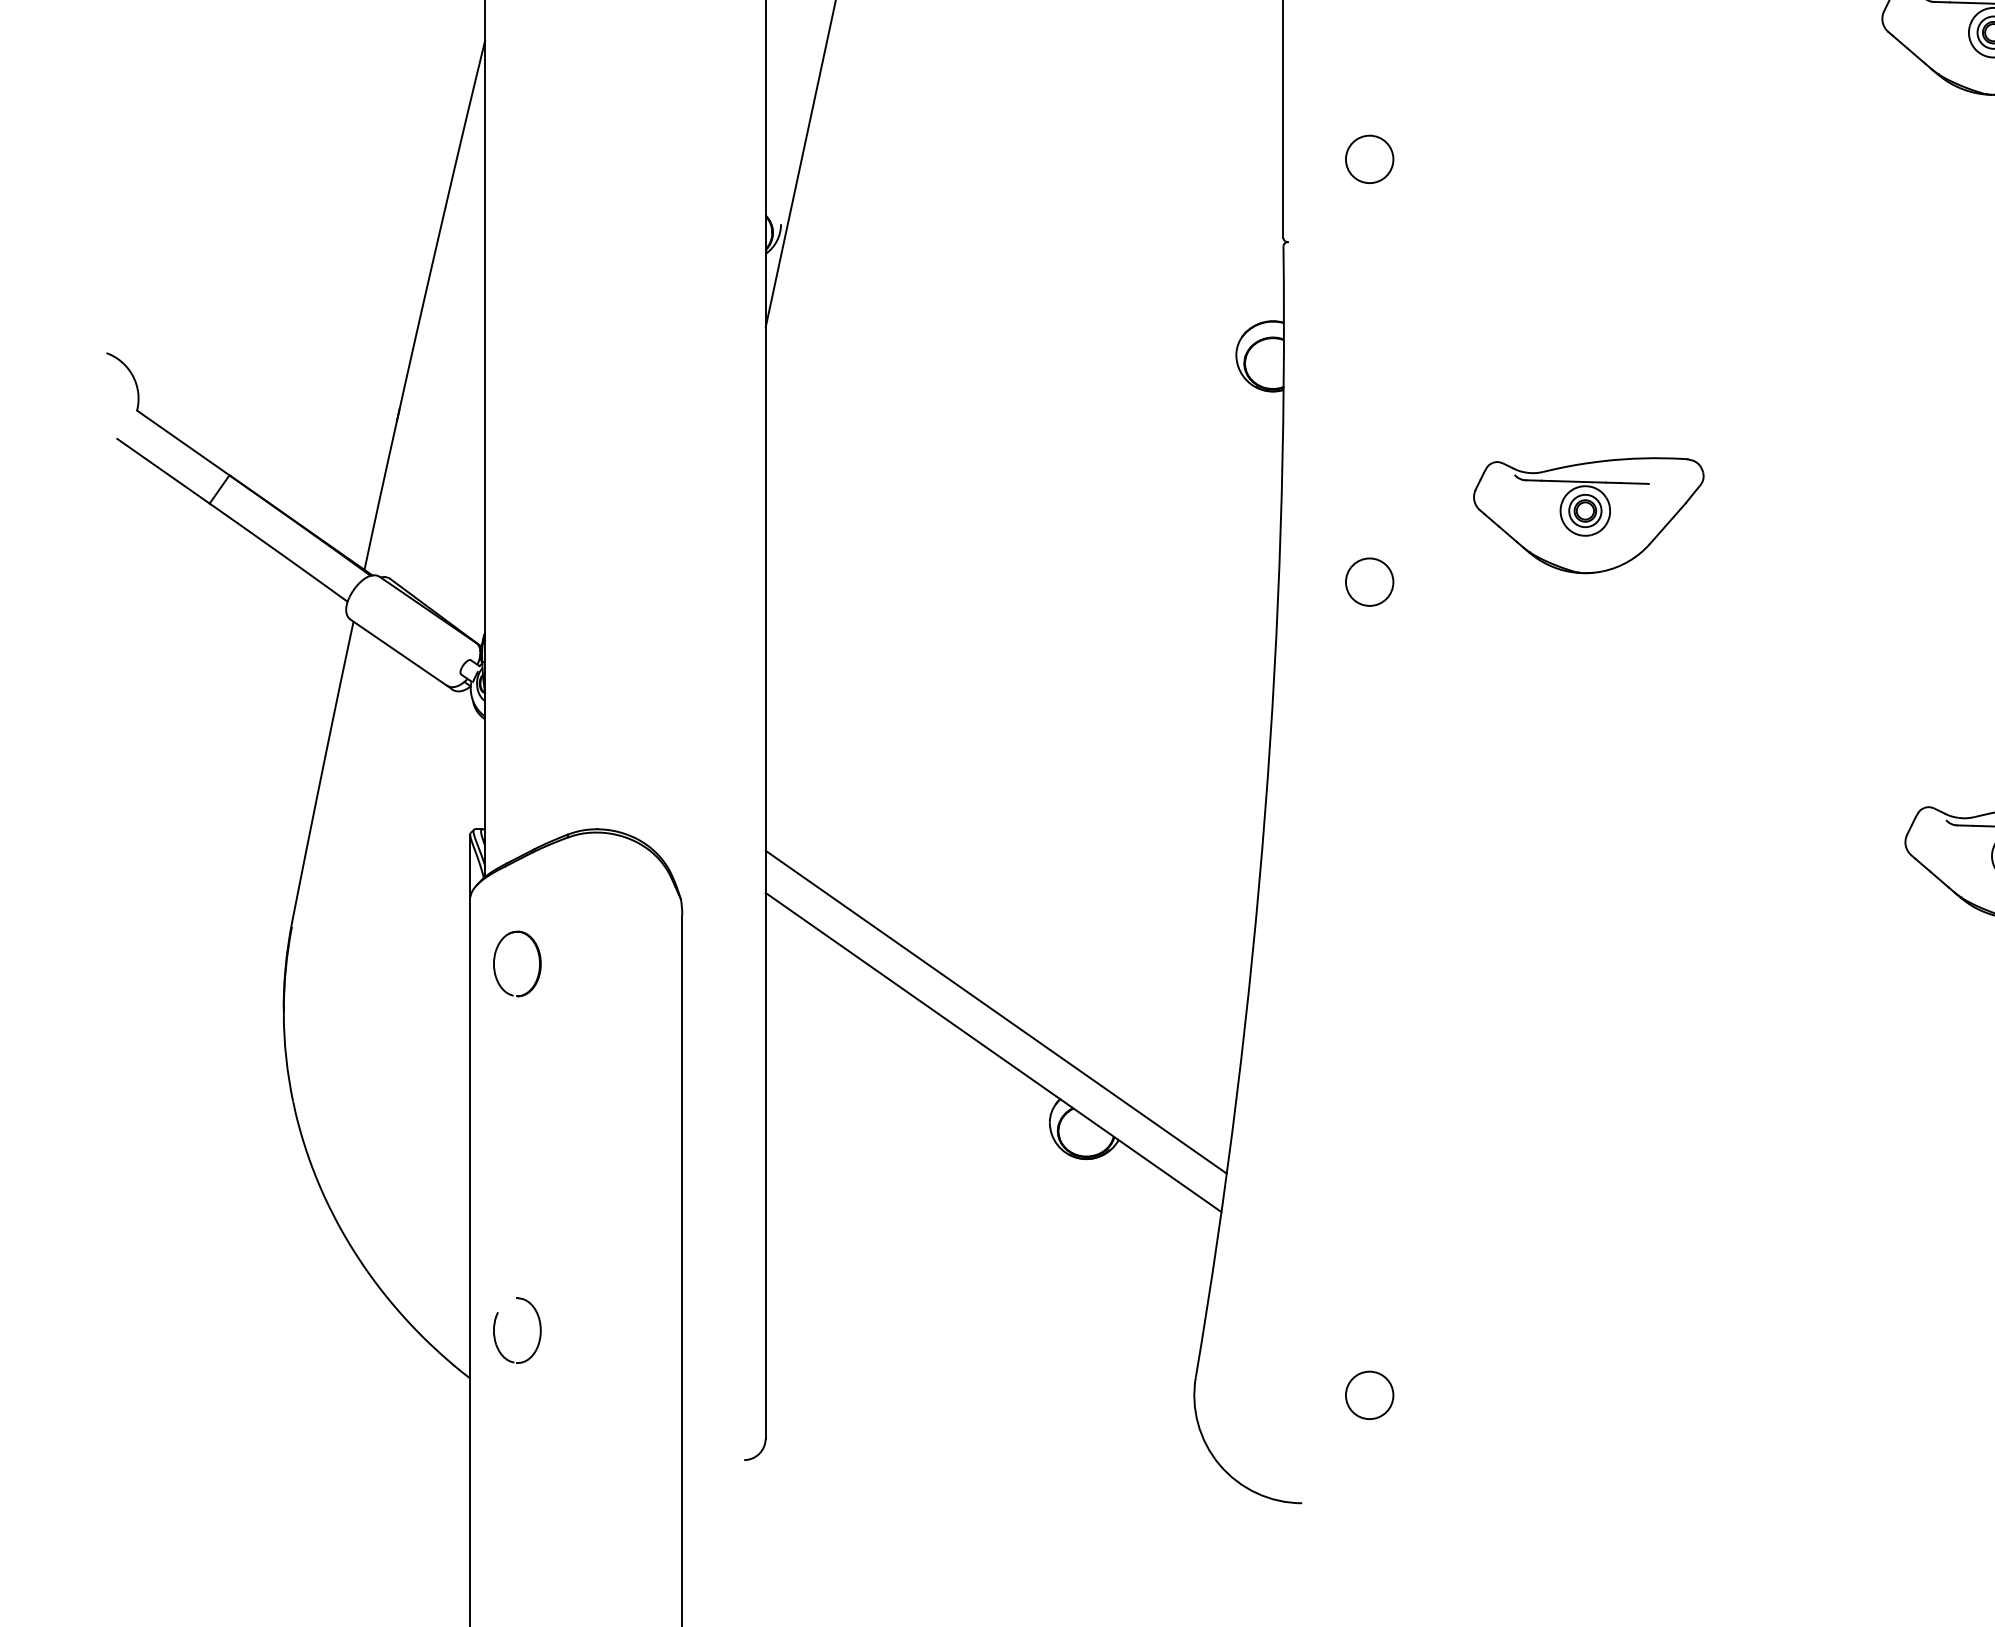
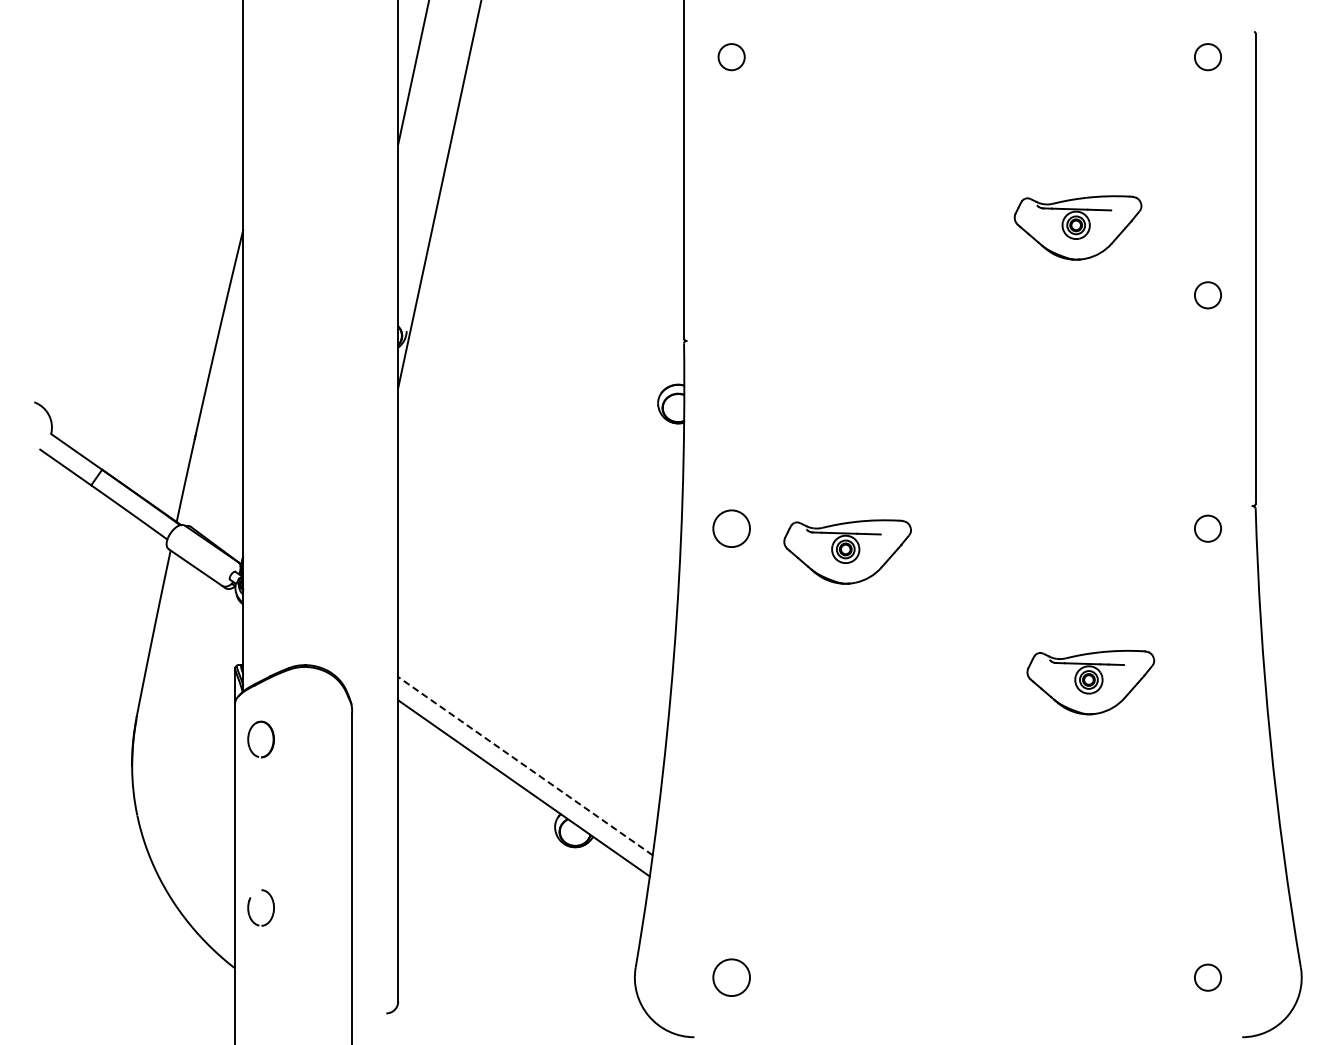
circle: (1369, 159) -> (731, 295), removed
part: (1588, 514) -> (847, 551), moved
circle: (1369, 581) -> (731, 528), size x1.4
line: (996, 1011) -> (525, 765), solid -> dashed
part: (496, 1329) -> (249, 907), moved
circle: (1369, 1395) -> (731, 977), size x1.4

